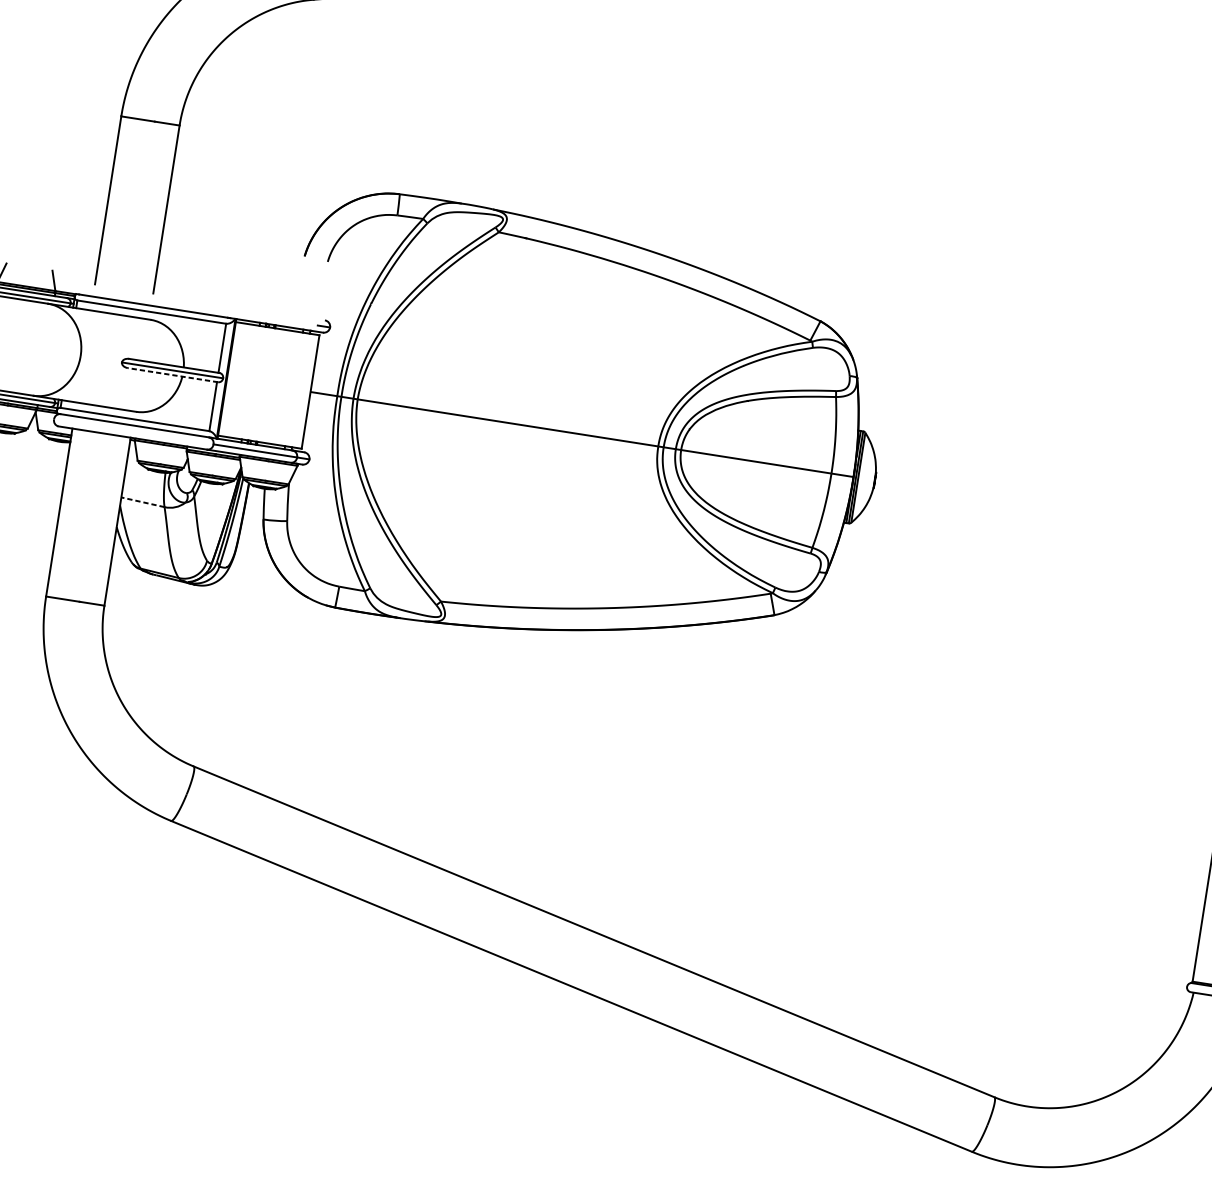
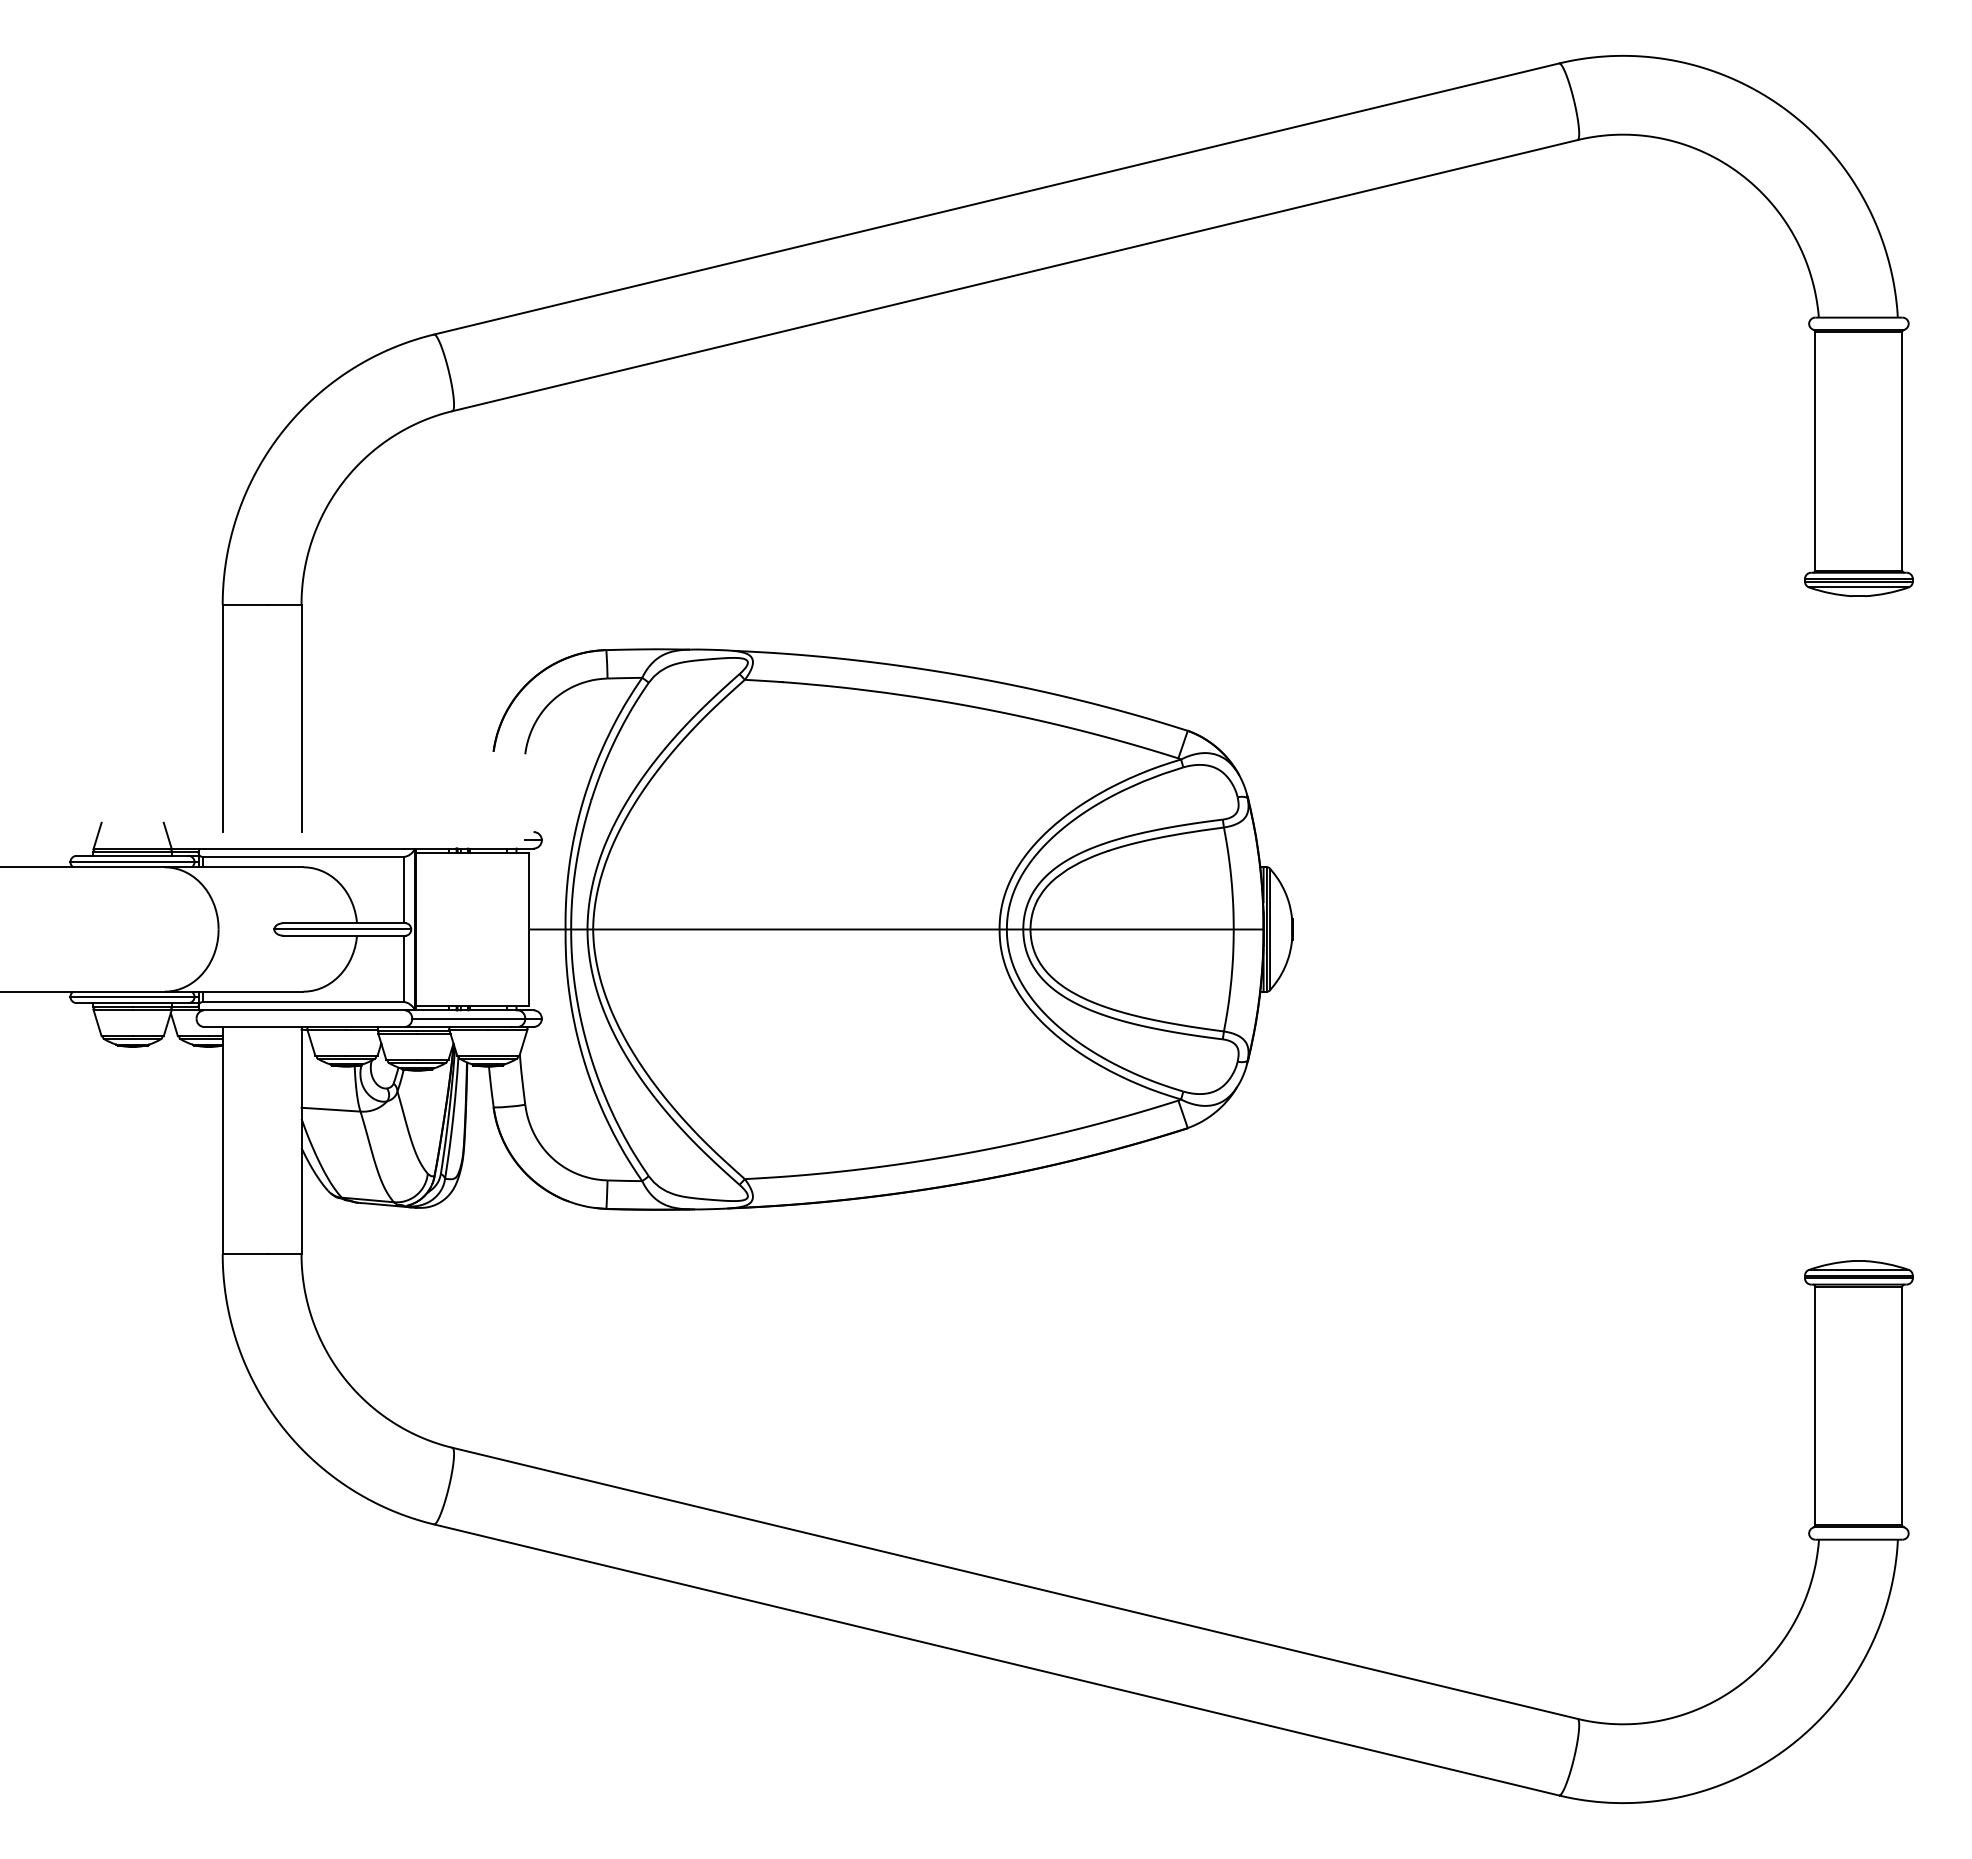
line: (172, 374) -> (343, 935), dashed -> solid
line: (143, 502) -> (331, 1109), dashed -> solid

